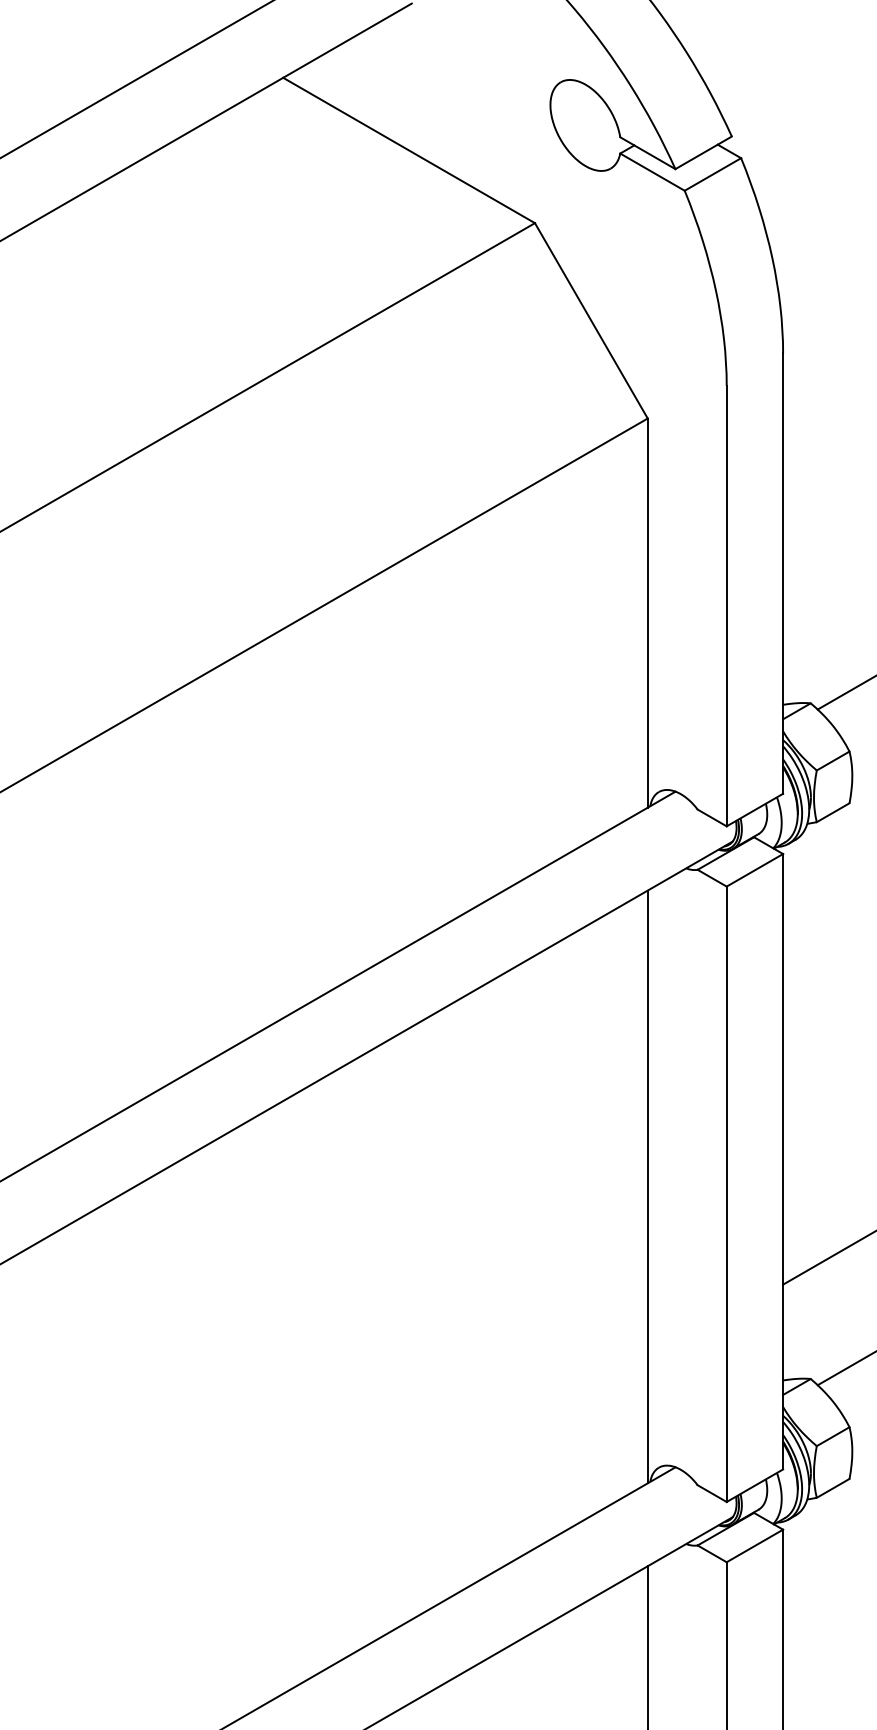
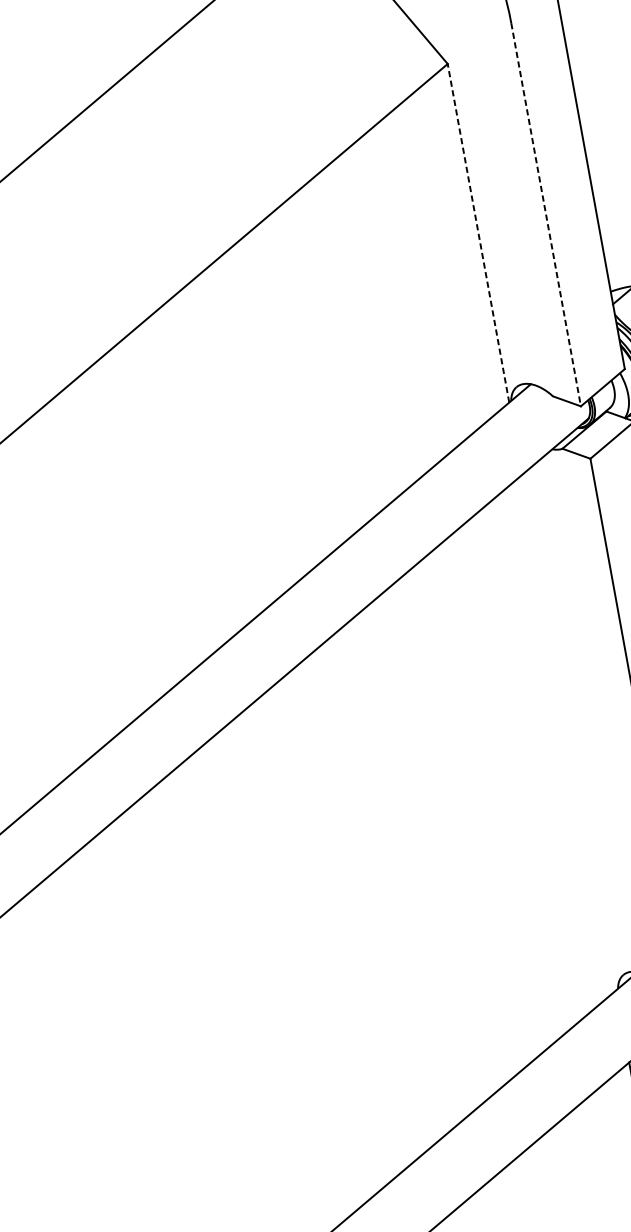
line: (726, 606) -> (545, 215), solid -> dashed
line: (647, 613) -> (478, 233), solid -> dashed
line: (647, 1186) -> (568, 732), removed

